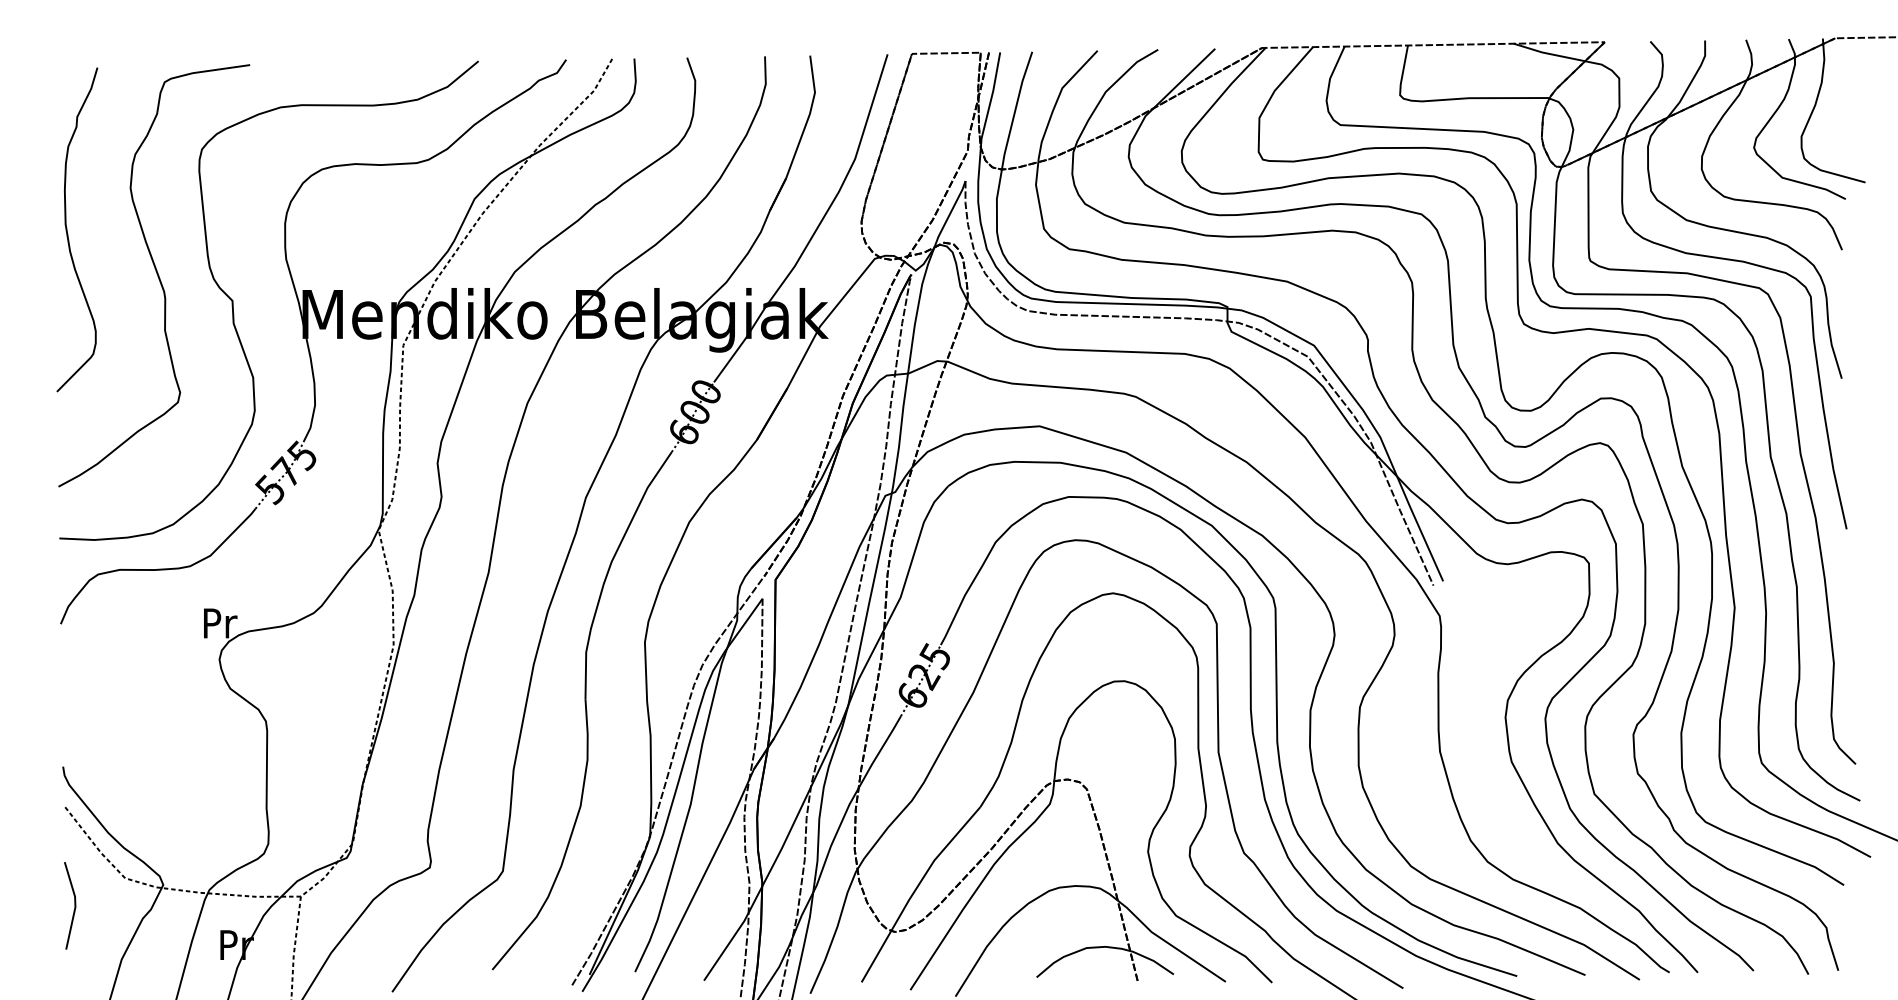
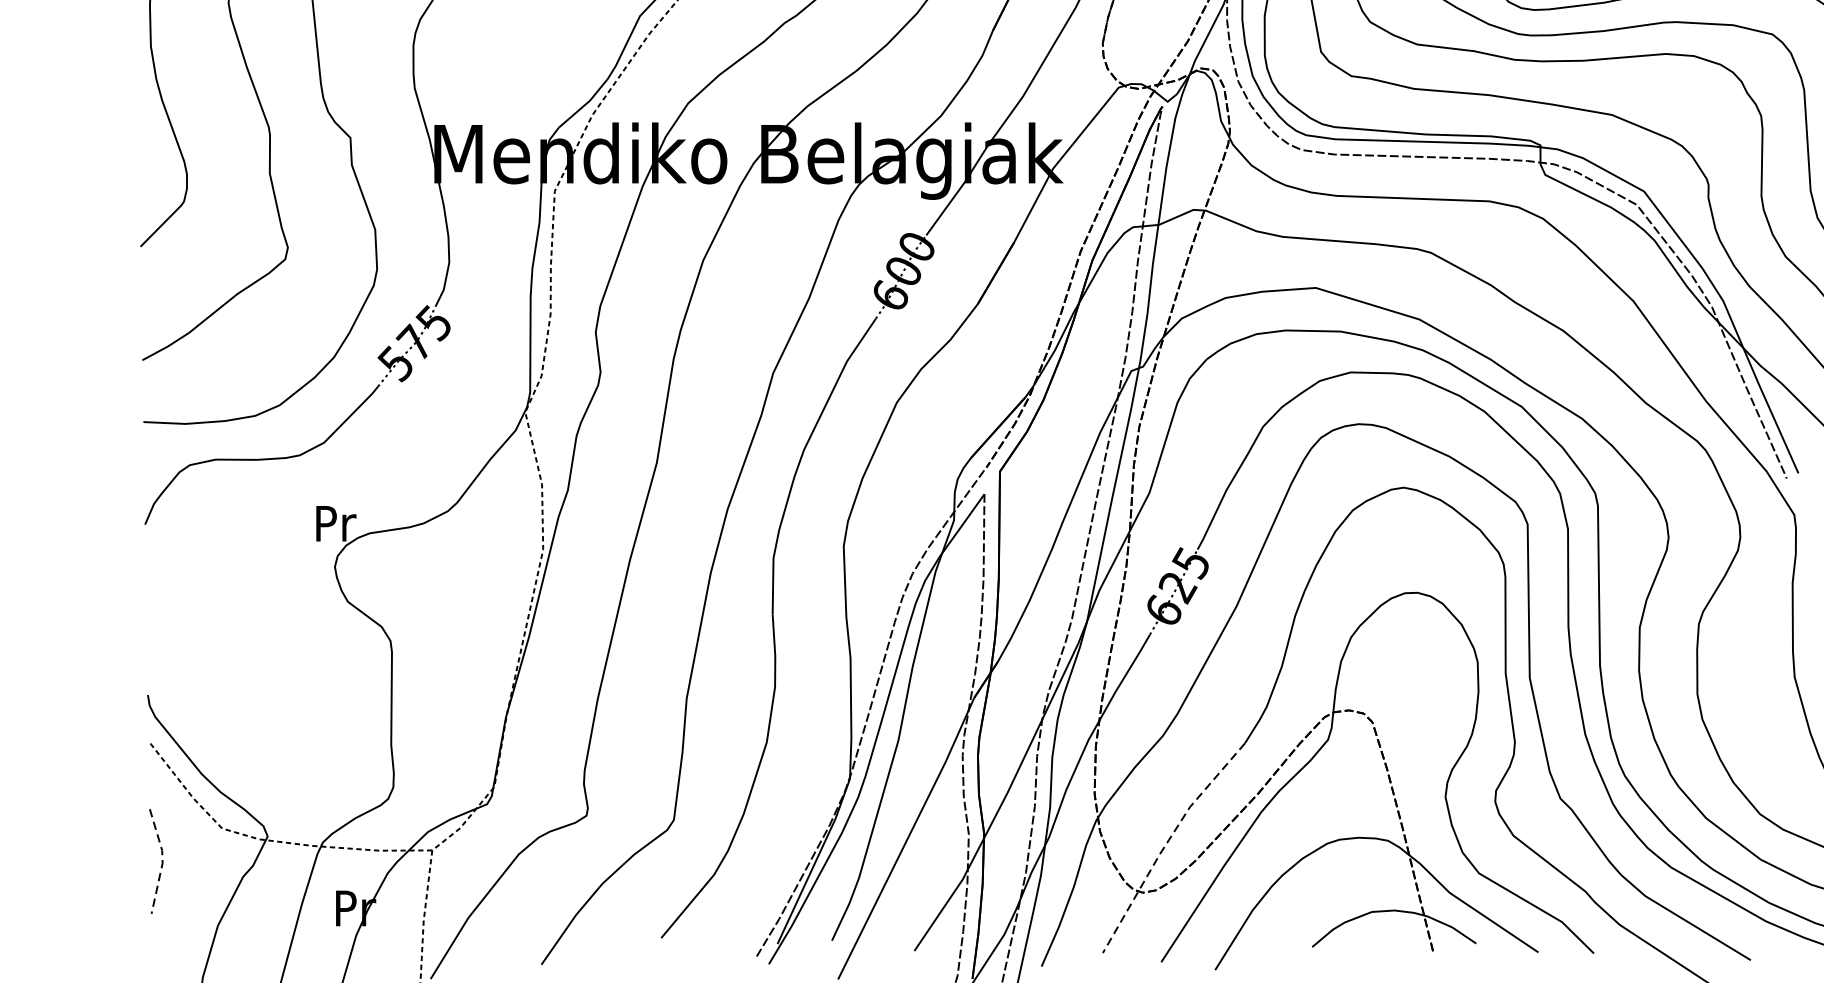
line: (915, 890) -> (1167, 843), solid -> dashed
line: (75, 905) -> (162, 861), solid -> dashed

